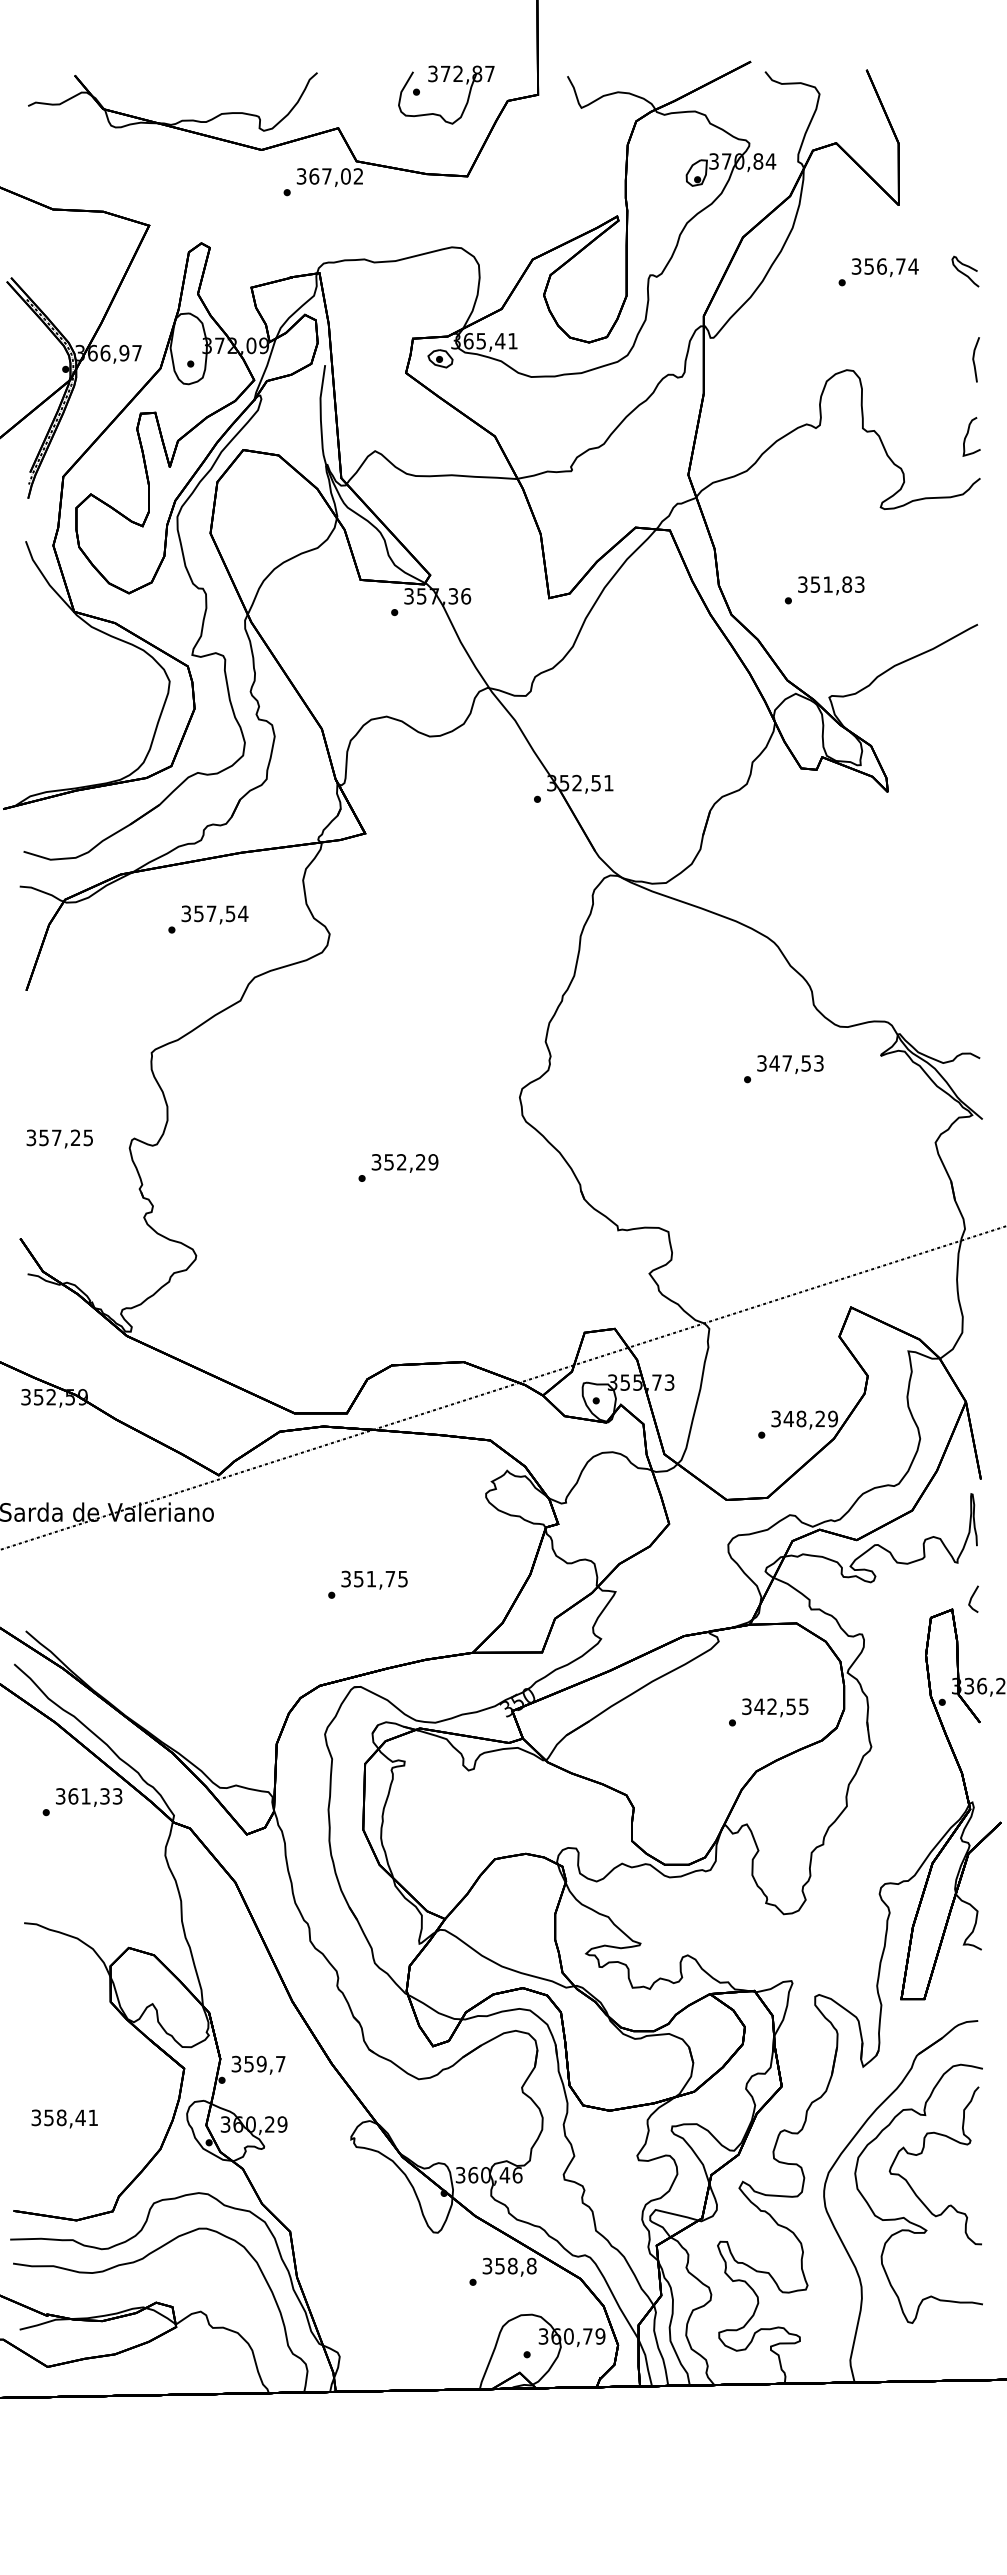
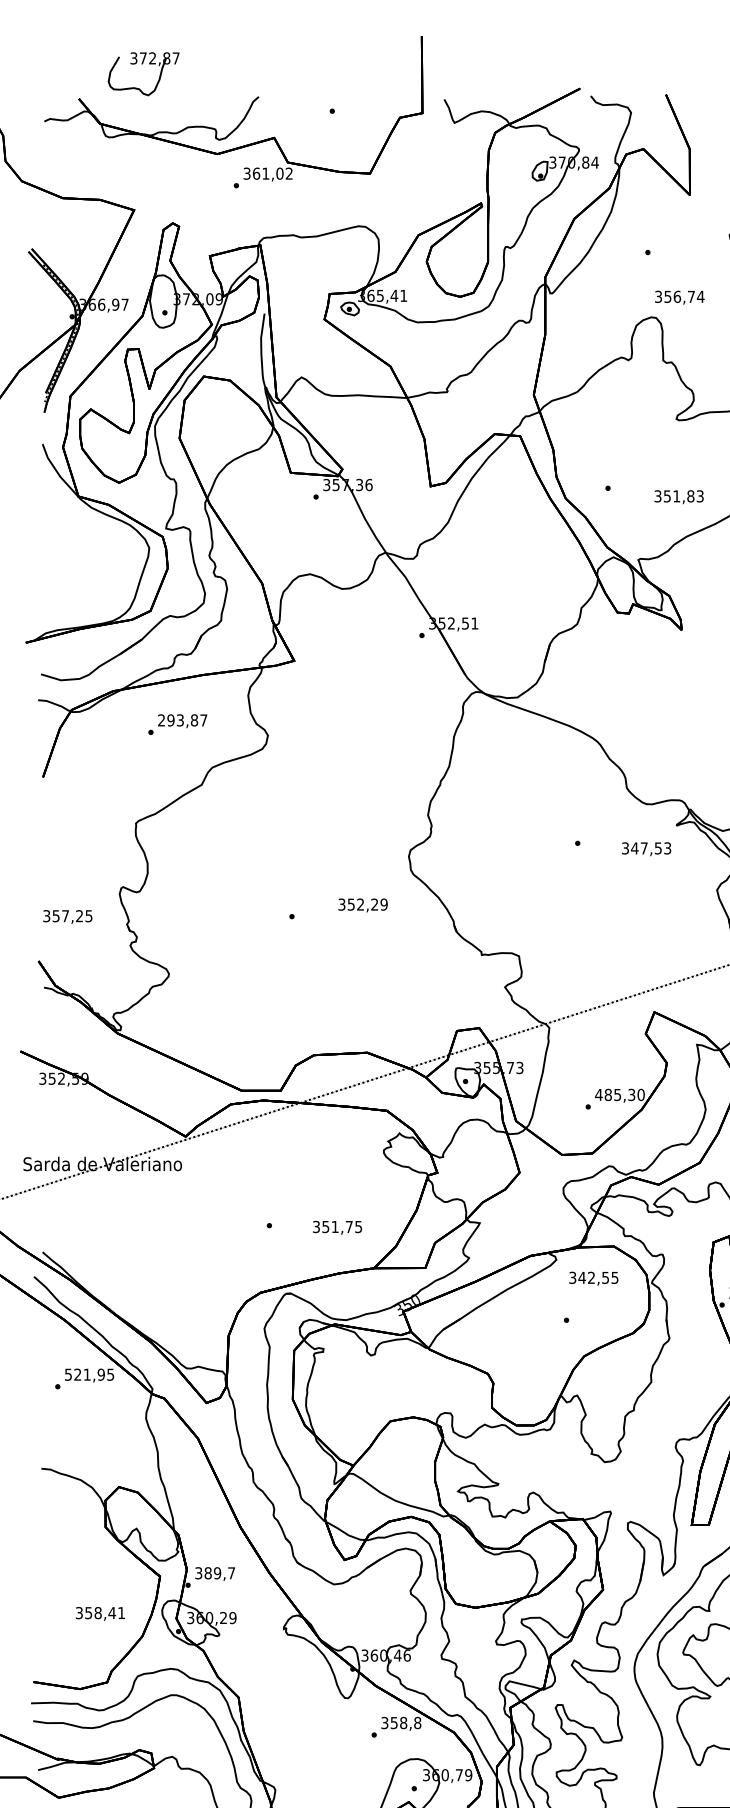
part: (445, 81) -> (143, 64), moved
text: (326, 176) -> (265, 173), 367,02 -> 361,02
text: (884, 267) -> (679, 297), moved
text: (831, 585) -> (679, 497), moved
text: (214, 913) -> (182, 720), 357,54 -> 293,87
text: (790, 1064) -> (646, 849), moved
text: (59, 1138) -> (67, 916), moved
text: (404, 1163) -> (362, 905), moved
text: (804, 1418) -> (619, 1094), 348,29 -> 485,30
text: (374, 1579) -> (337, 1227), moved
text: (775, 1707) -> (593, 1278), moved
text: (89, 1796) -> (89, 1374), 361,33 -> 521,95
text: (249, 2063) -> (208, 1572), 359,7 -> 389,7
text: (64, 2118) -> (100, 1613), moved

